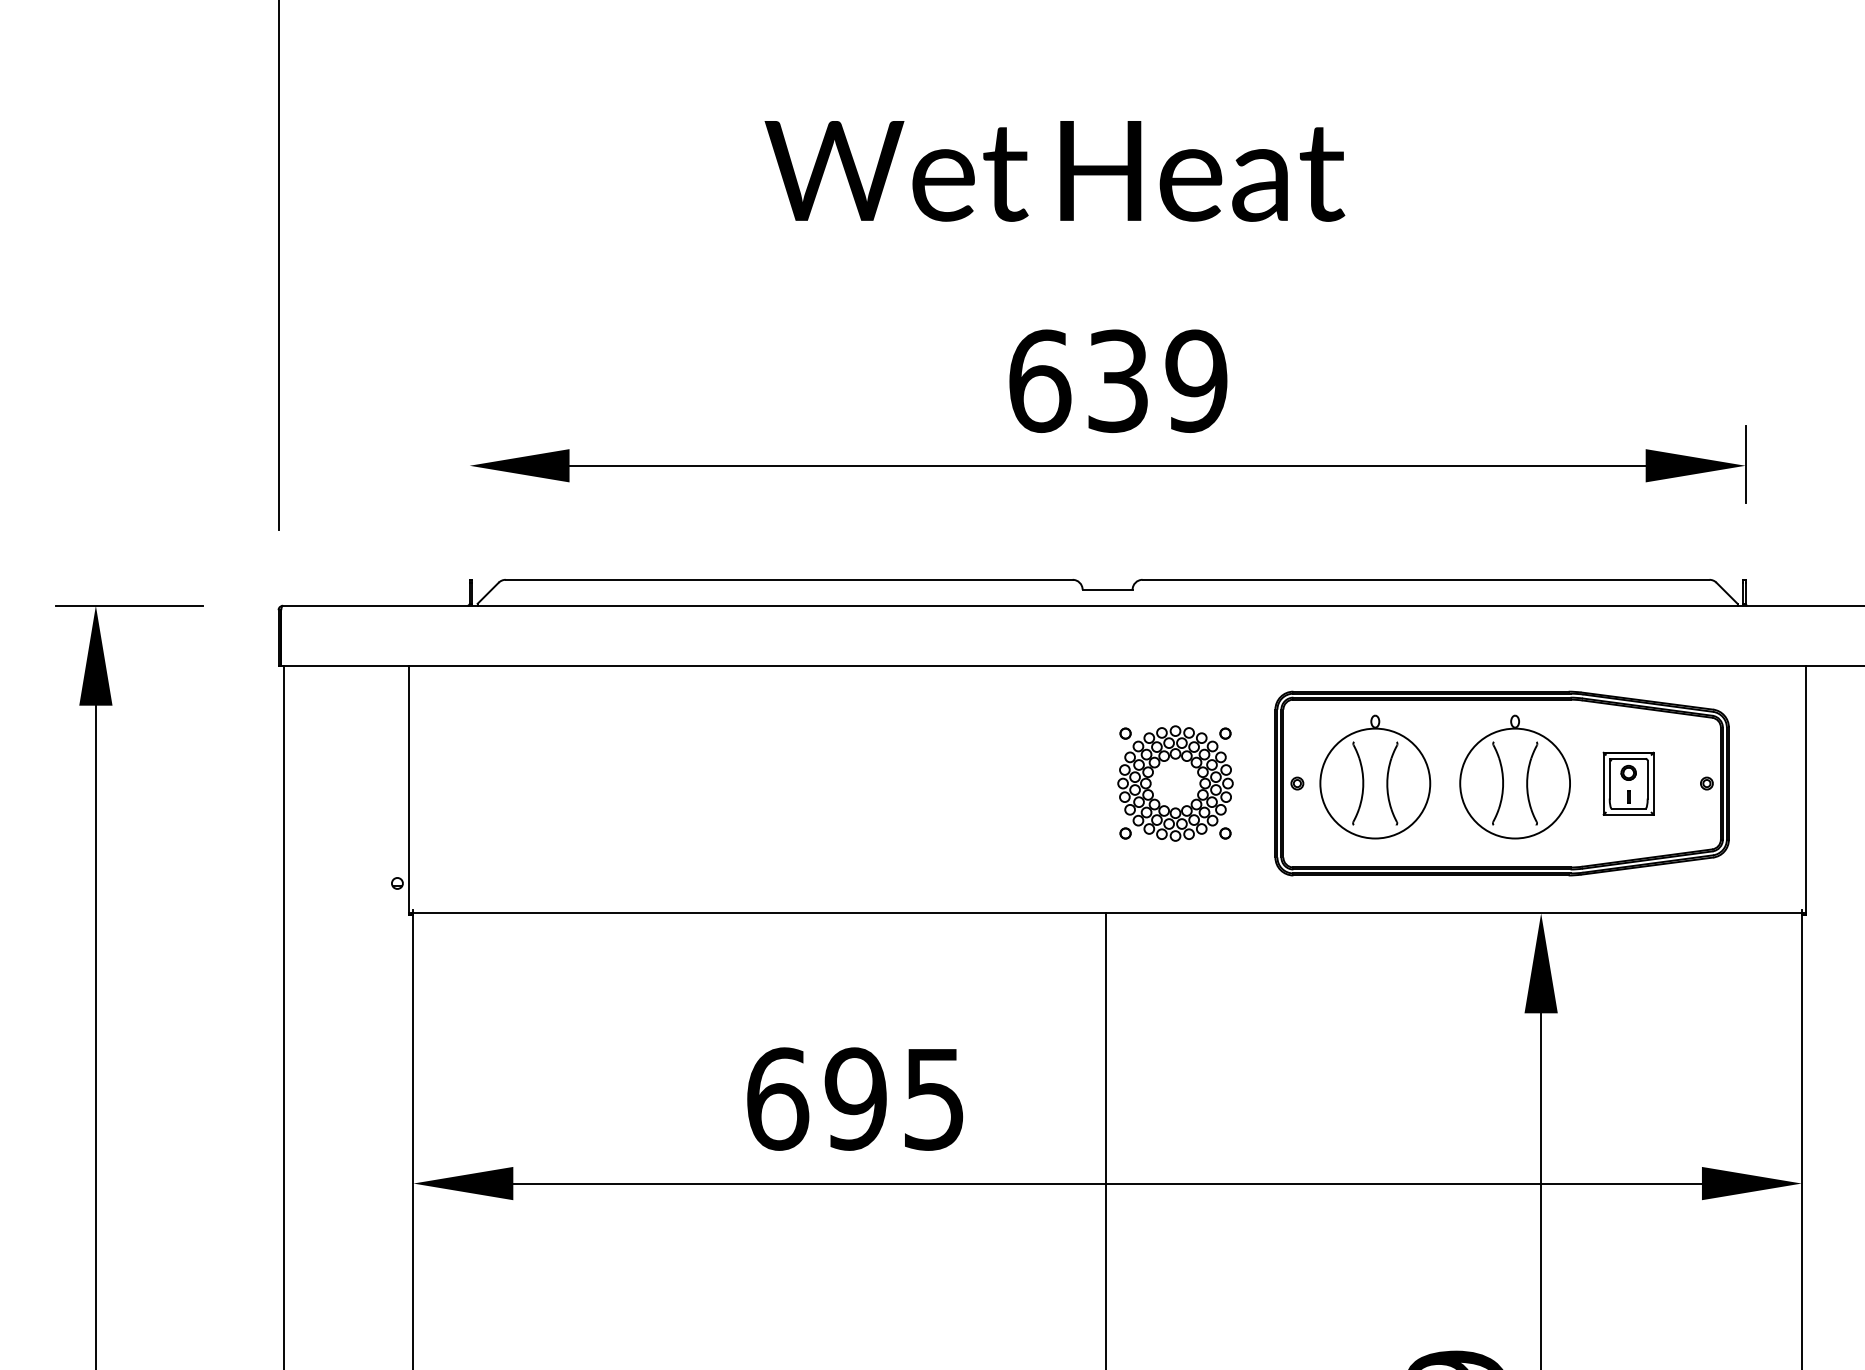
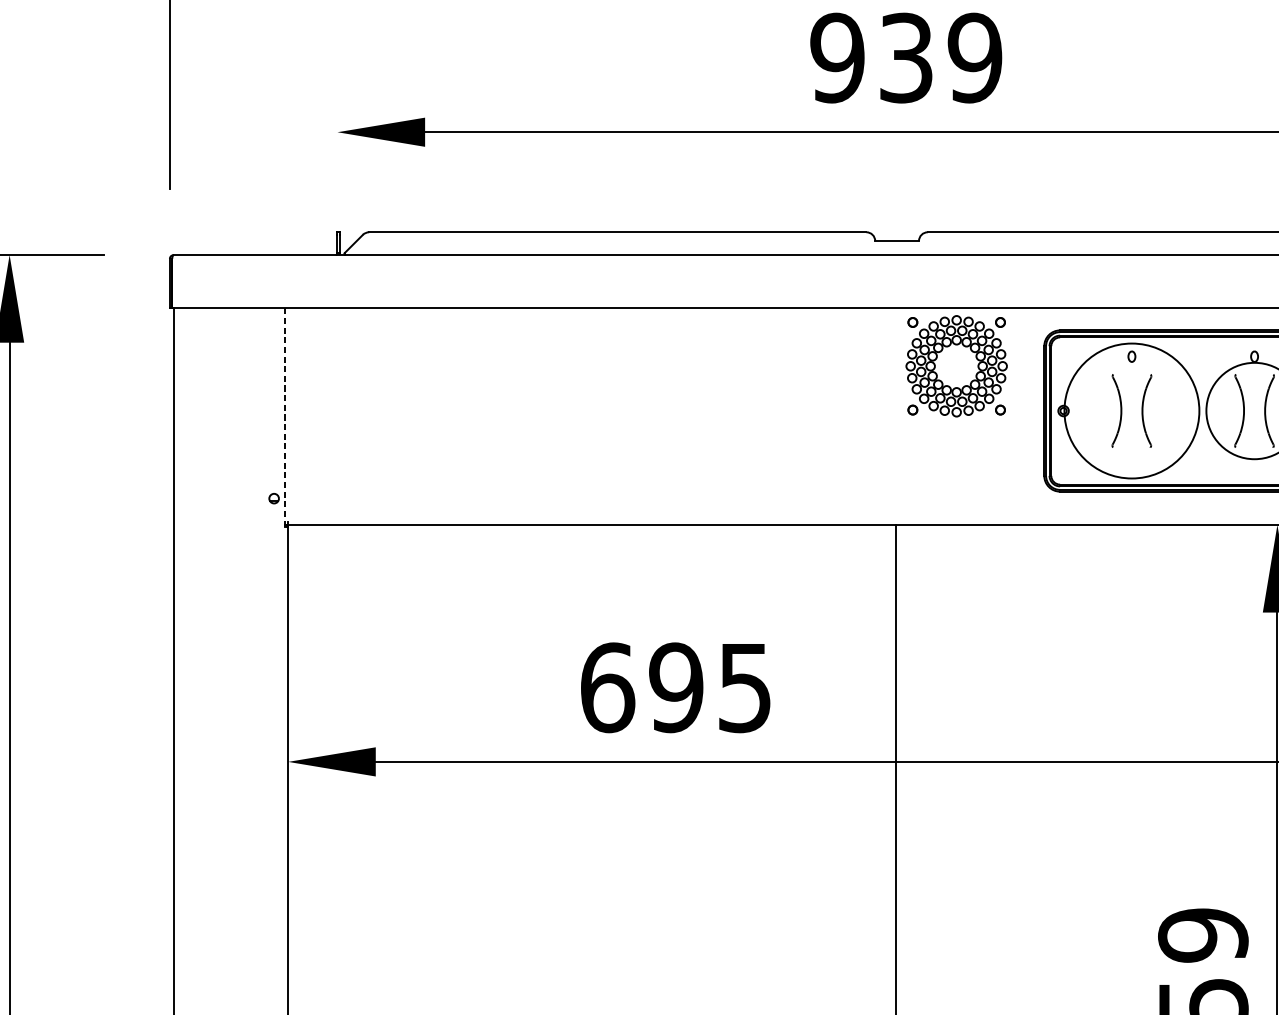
text: (1039, 380) -> (837, 57), 639 -> 939
part: (1175, 783) -> (956, 366), moved
circle: (1375, 783) -> (1132, 410), size x1.4
line: (409, 790) -> (284, 417), solid -> dashed

